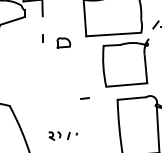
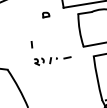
line: (42, 38) -> (31, 45), moved
part: (63, 42) -> (45, 14), size x0.6
part: (62, 135) -> (45, 60), moved

